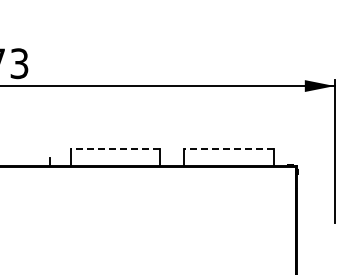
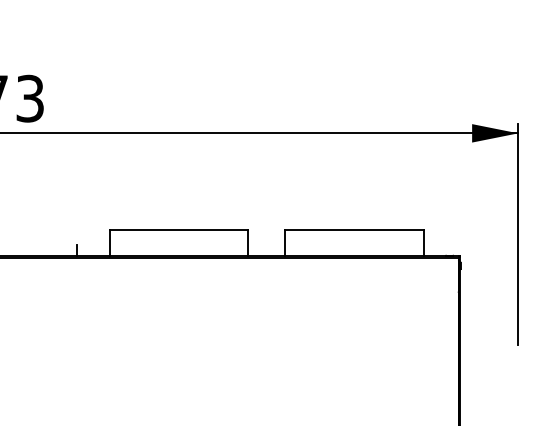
line: (115, 148) -> (178, 230), dashed -> solid
line: (228, 148) -> (353, 230), dashed -> solid

